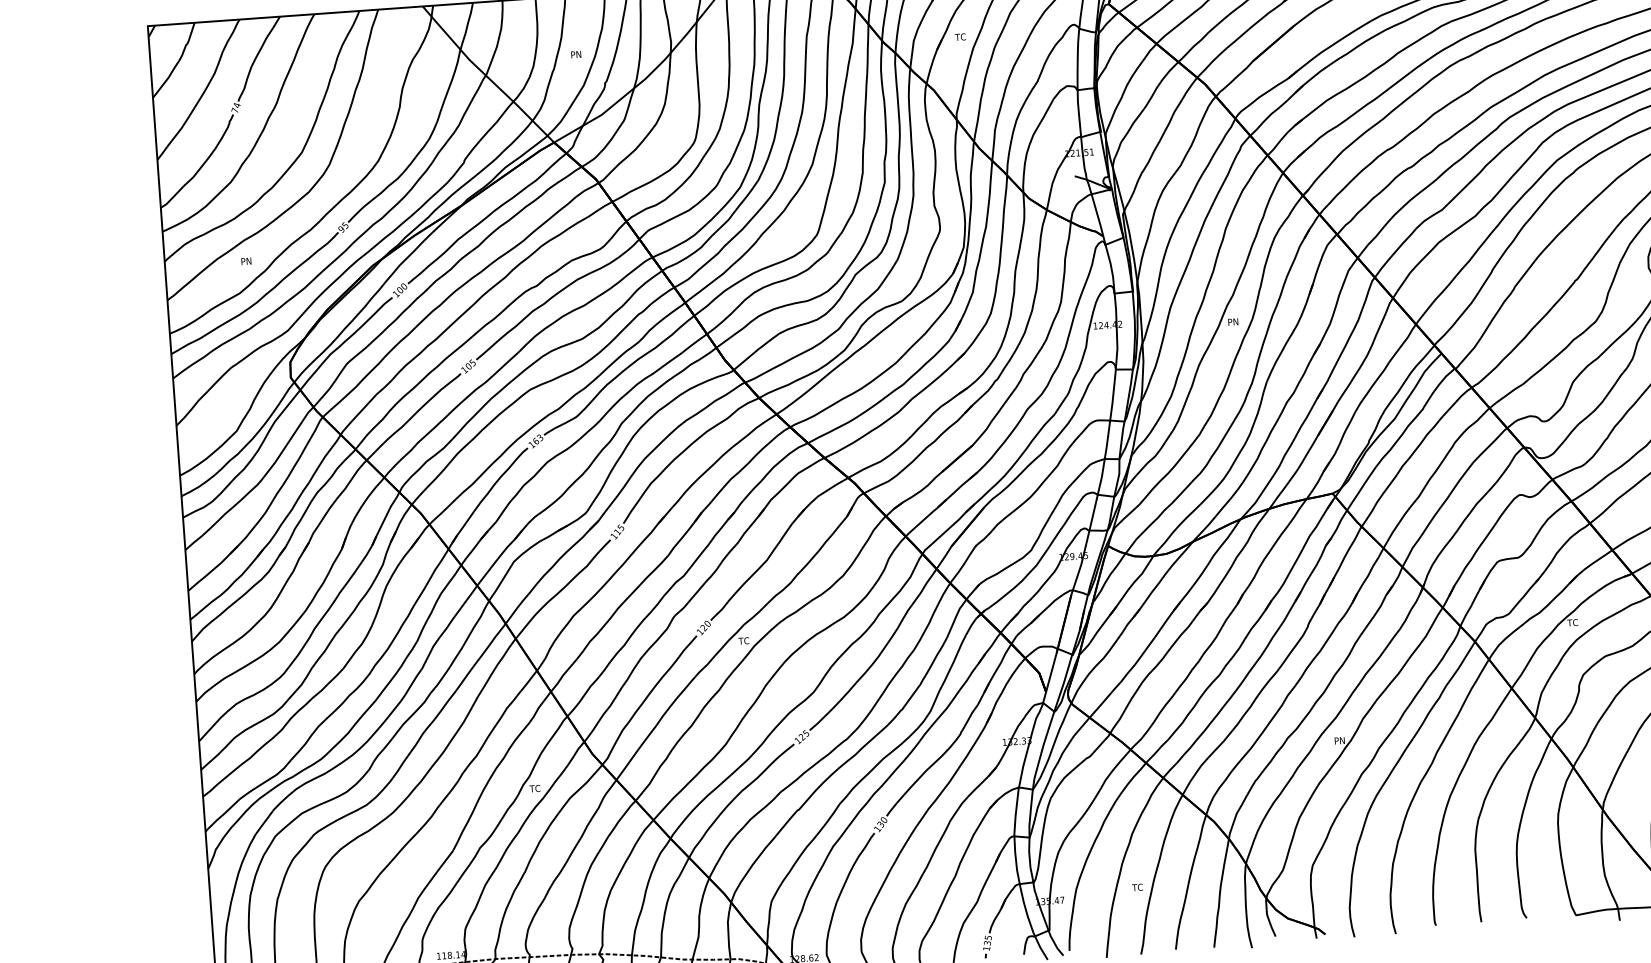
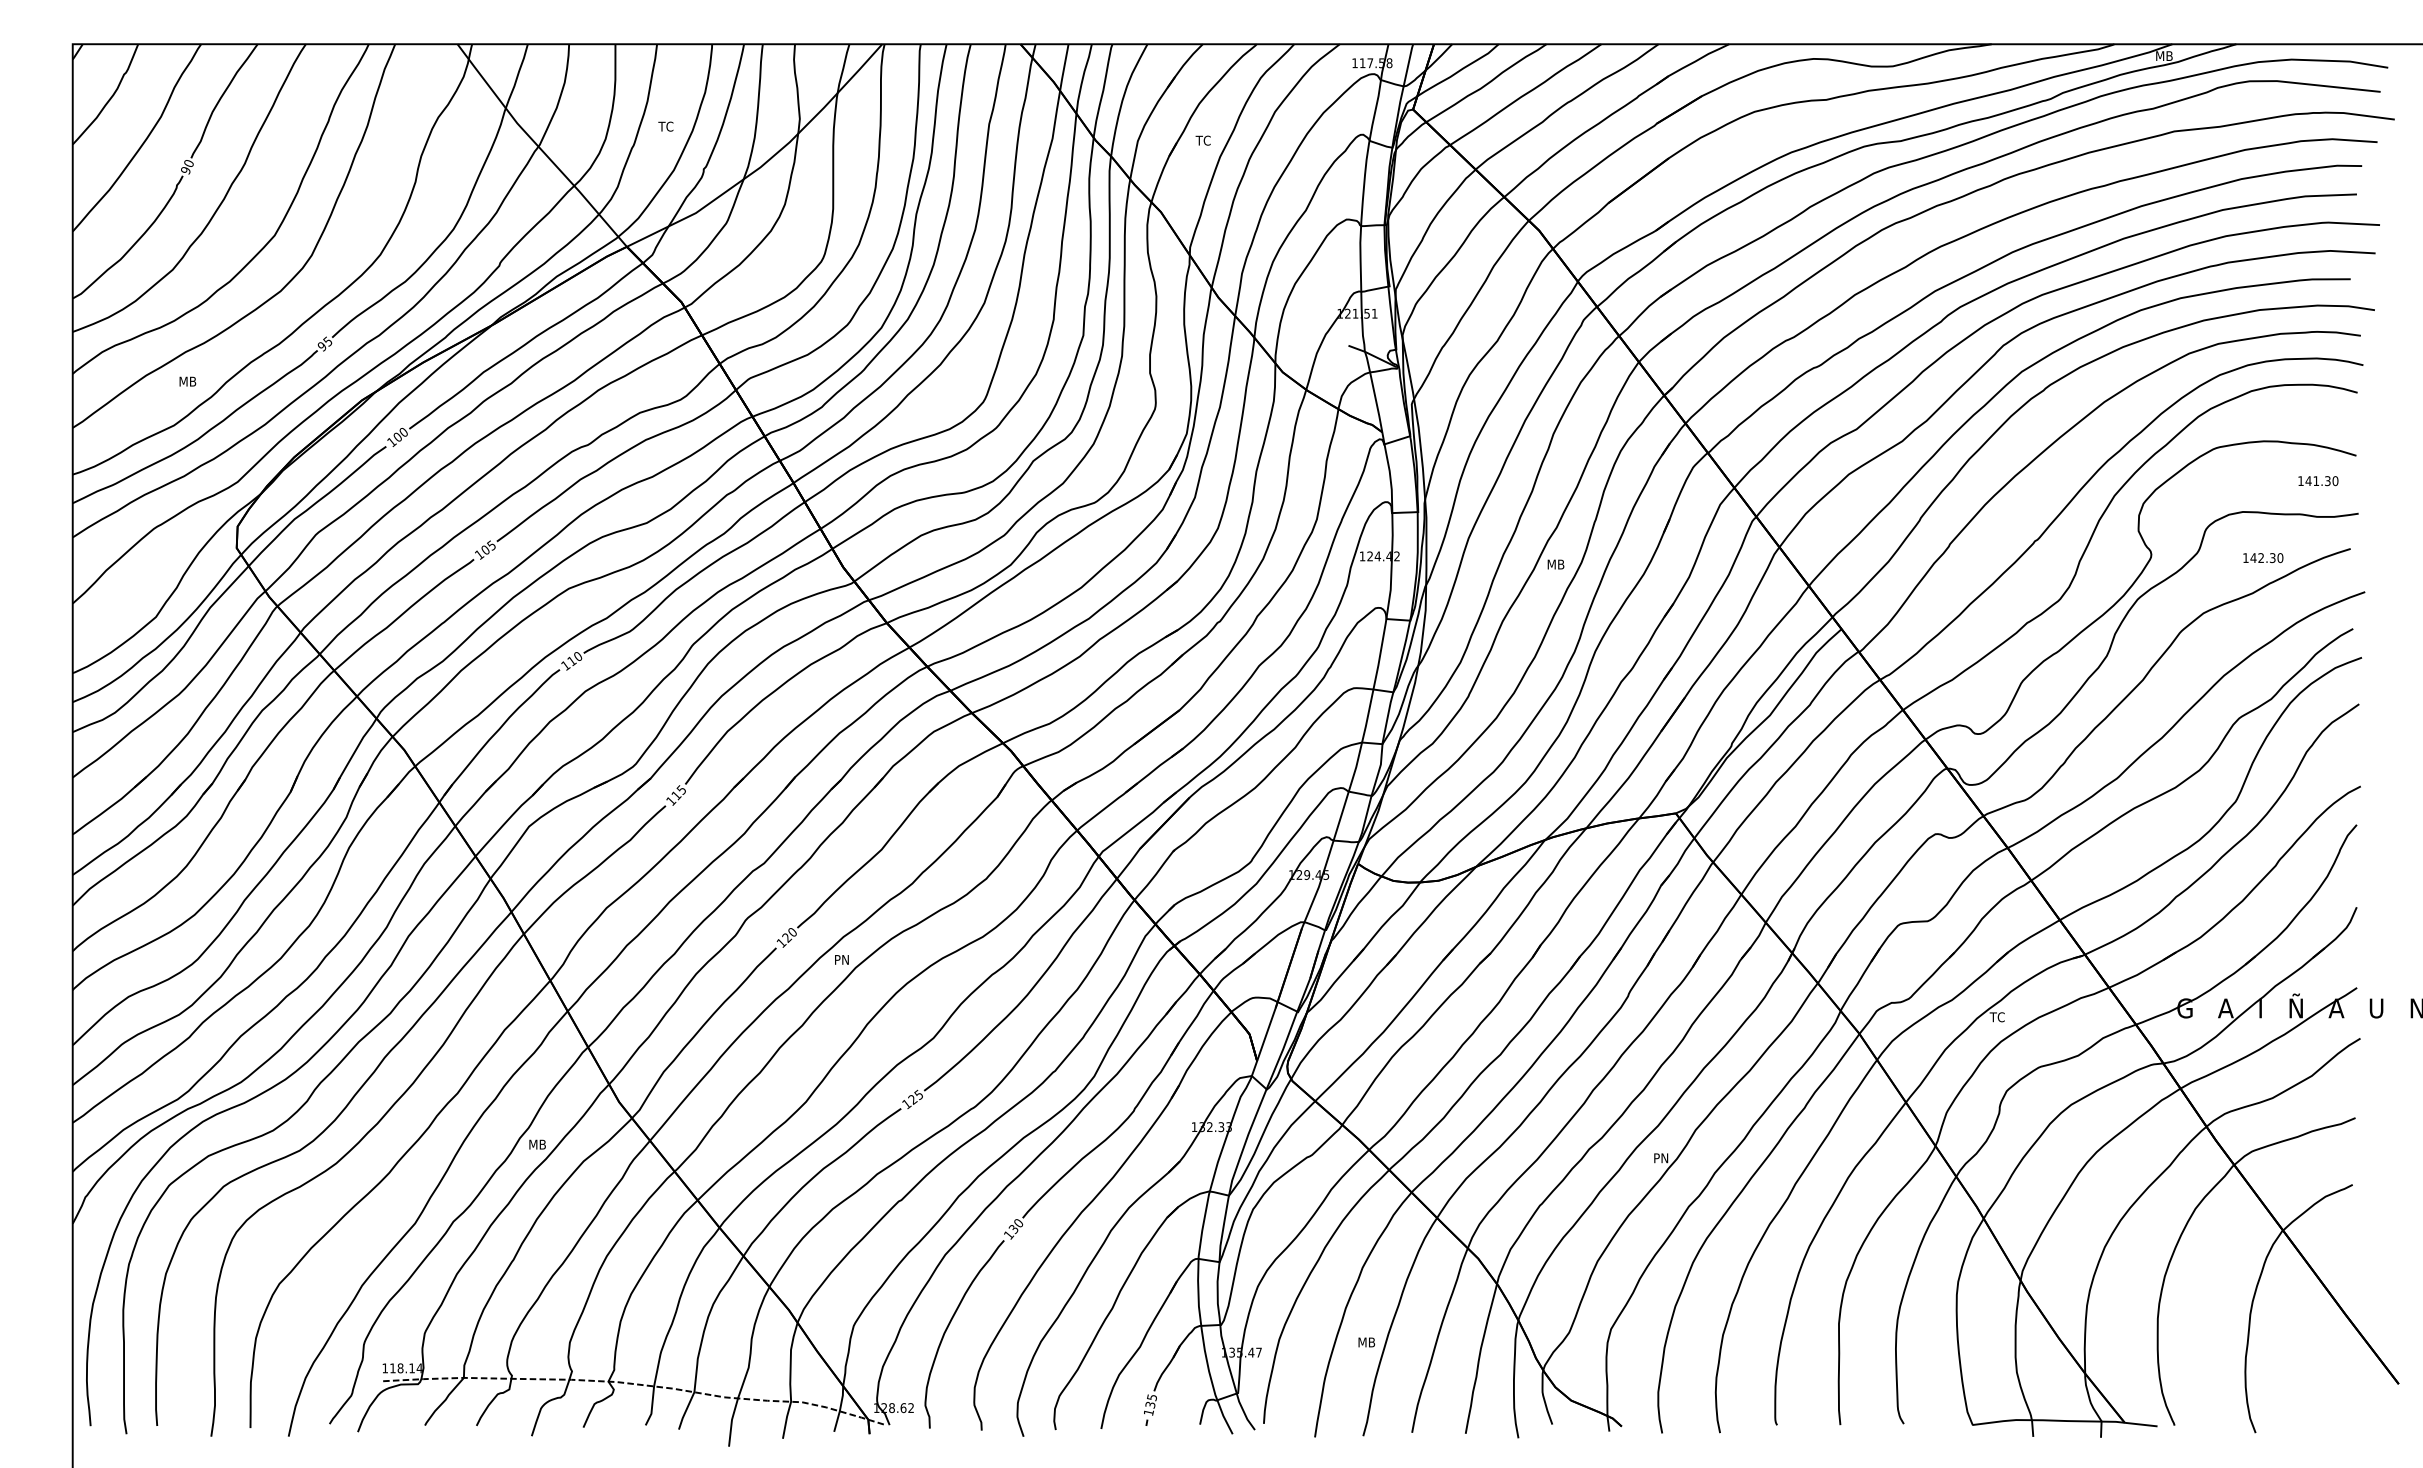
text: (575, 54) -> (665, 126), PN -> TC
text: (235, 108) -> (186, 167), 74 -> 90
text: (247, 261) -> (188, 381), PN -> MB
text: (1234, 321) -> (1556, 564), PN -> MB
text: (537, 440) -> (574, 659), 163 -> 110
text: (743, 640) -> (840, 959), TC -> PN
text: (535, 788) -> (536, 1144), TC -> MB
text: (1138, 887) -> (1366, 1342), TC -> MB

